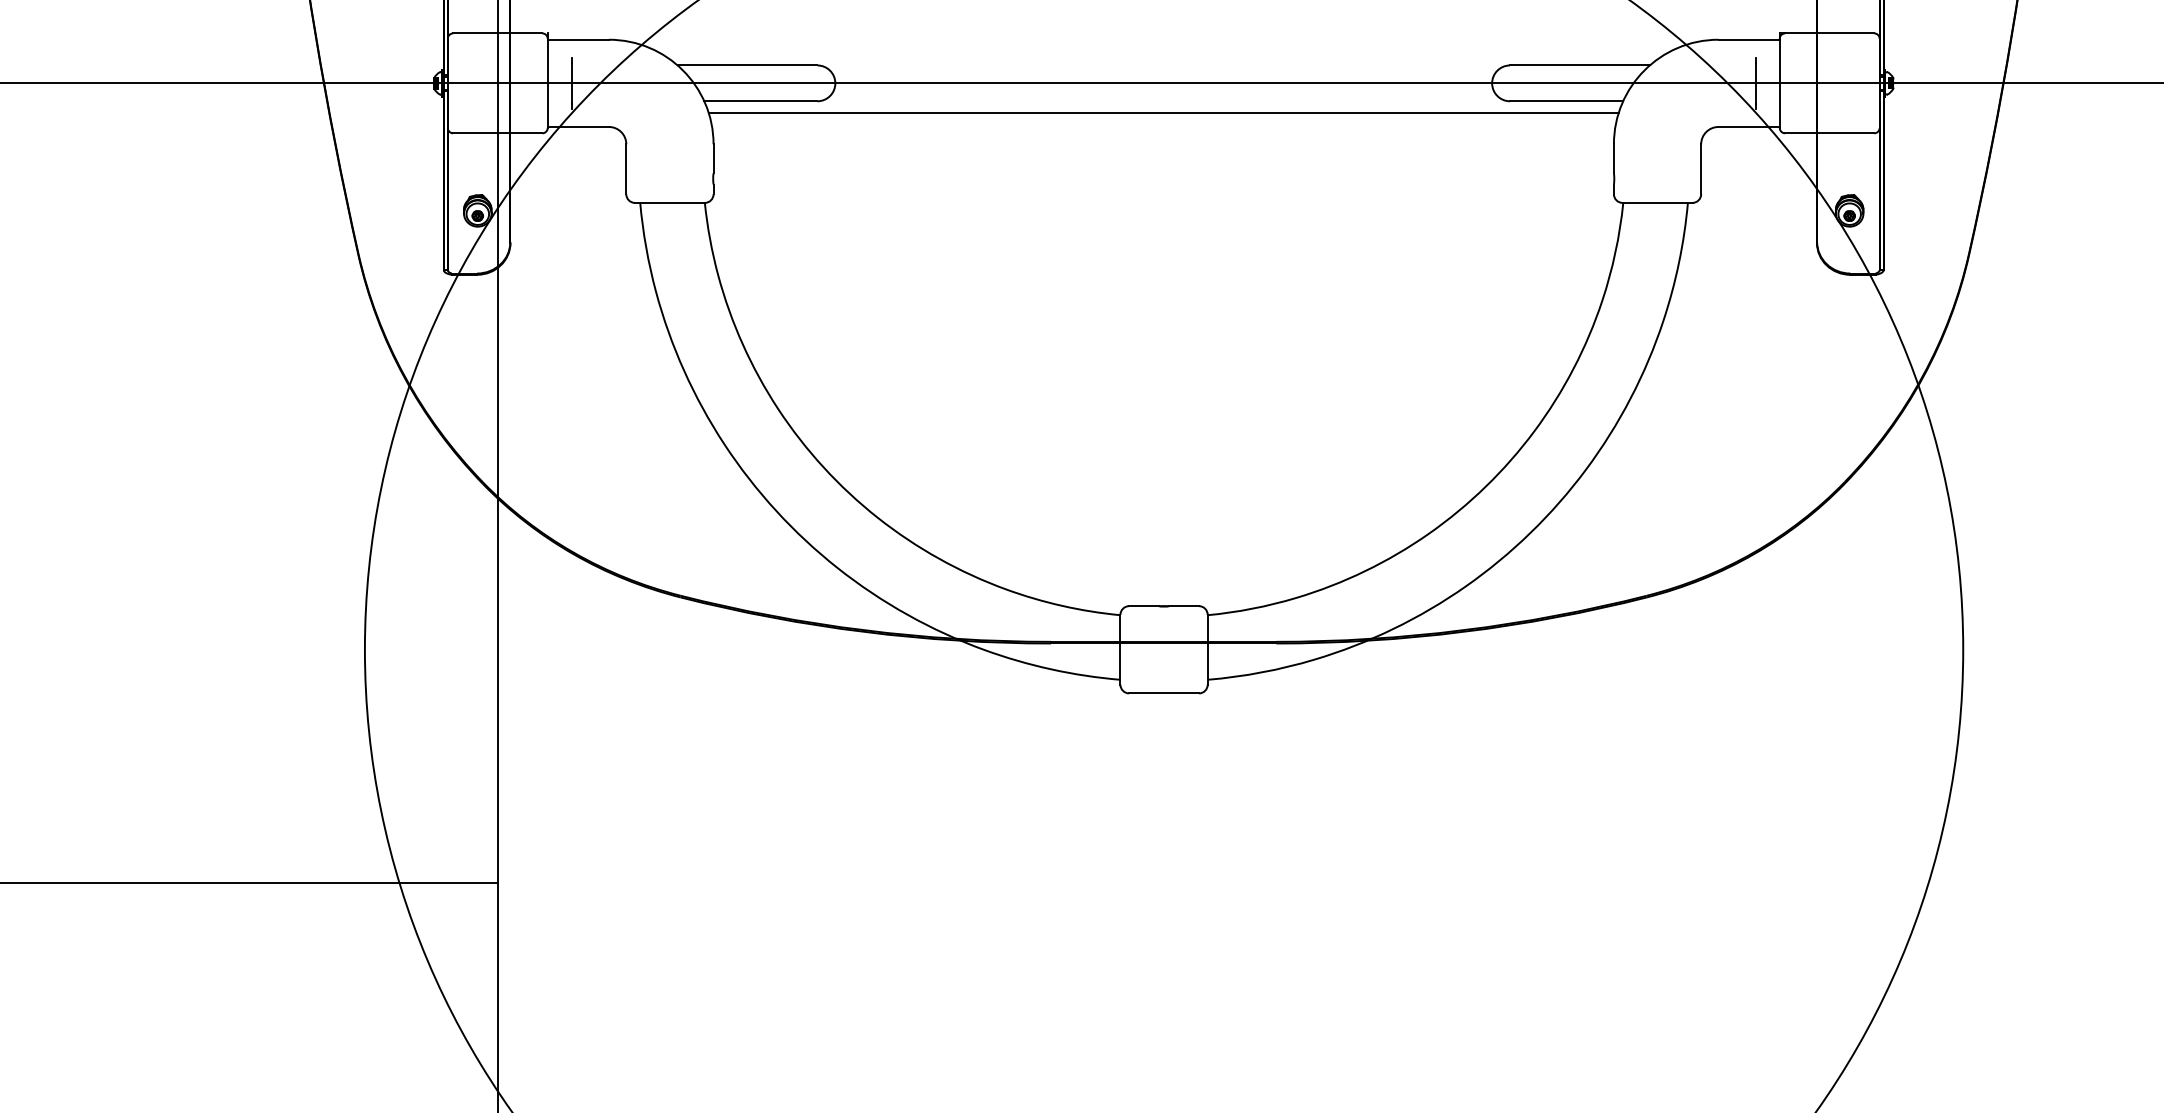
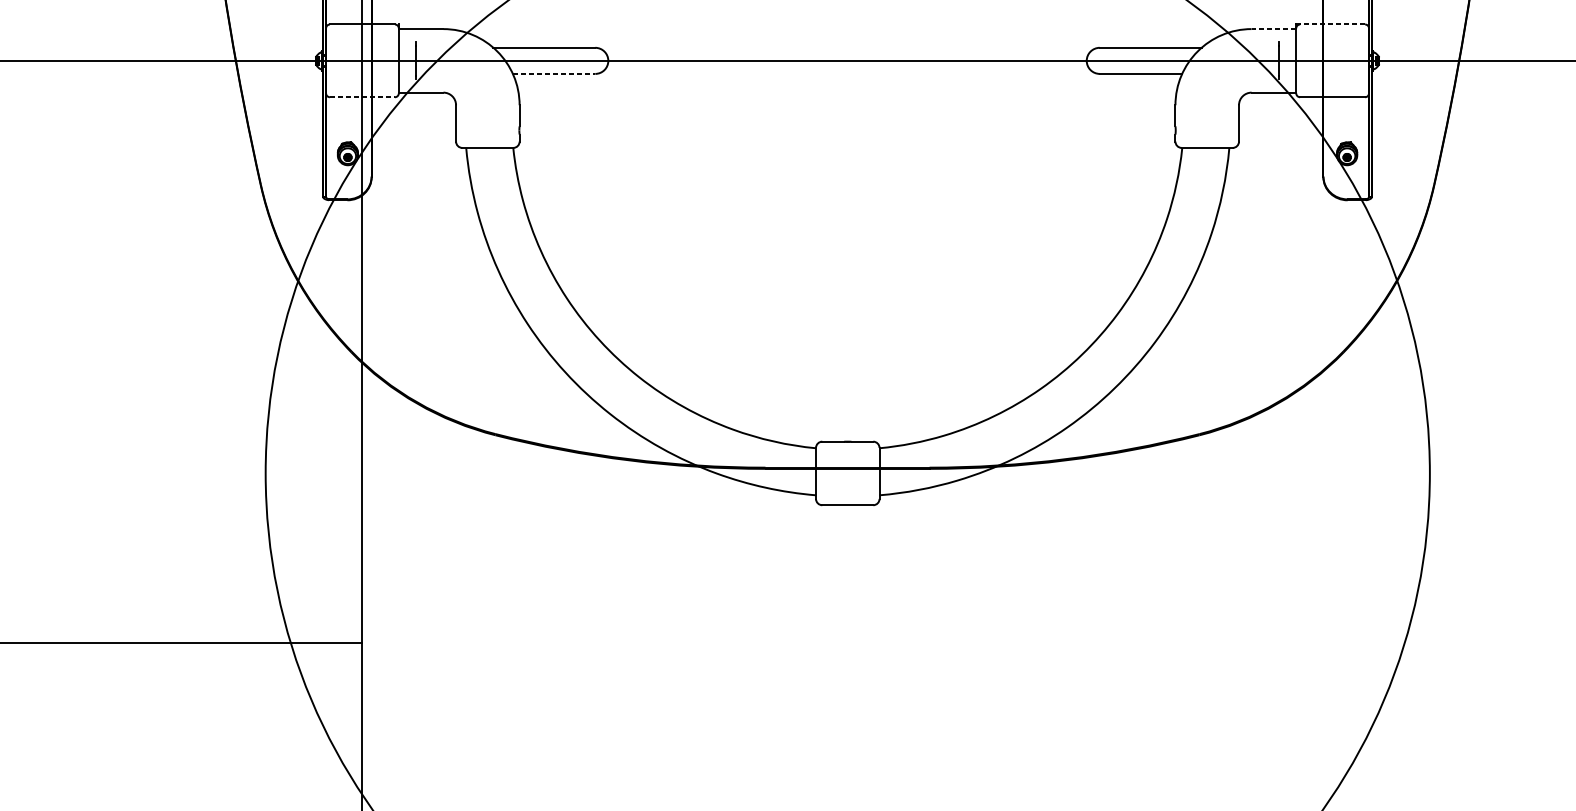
line: (1829, 33) -> (1332, 24), solid -> dashed
line: (1749, 39) -> (1274, 28), solid -> dashed
line: (760, 101) -> (553, 74), solid -> dashed
line: (1163, 113) -> (847, 82), removed
line: (497, 133) -> (362, 97), solid -> dashed

